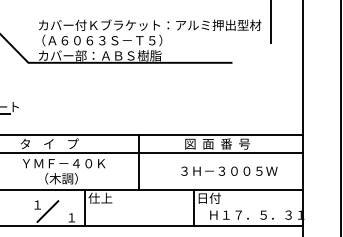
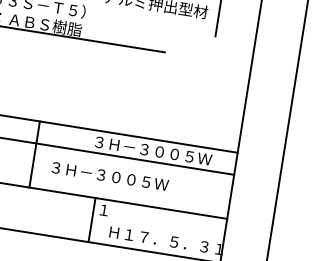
text: (234, 143) -> (152, 150), 図  面  番  号 -> ３Ｈ－３００５Ｗ
text: (229, 170) -> (110, 175), moved
text: (209, 197) -> (112, 210), 日付 -> １

